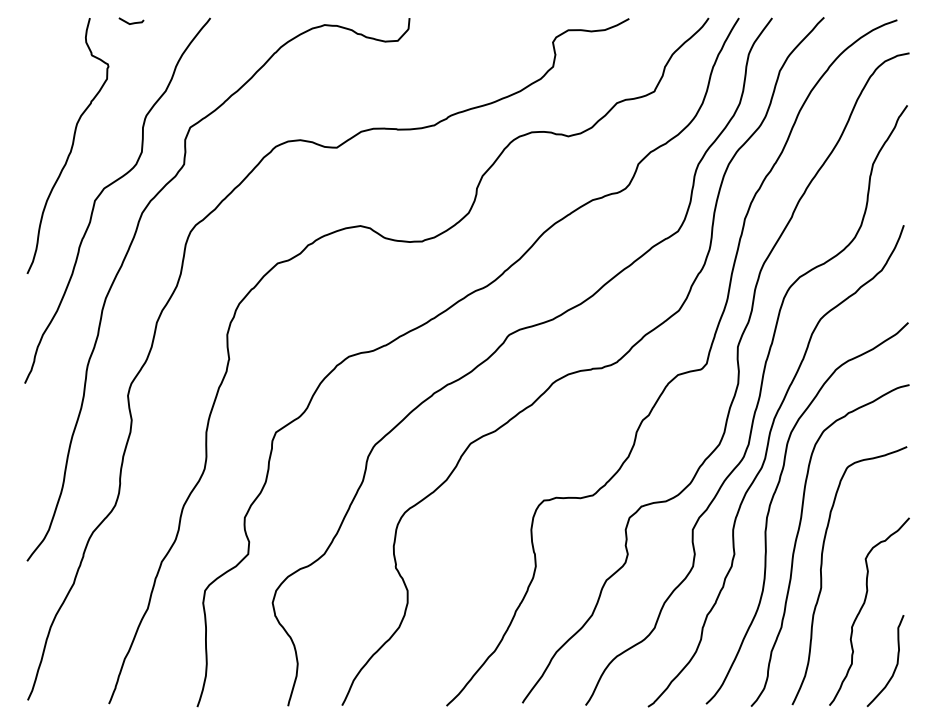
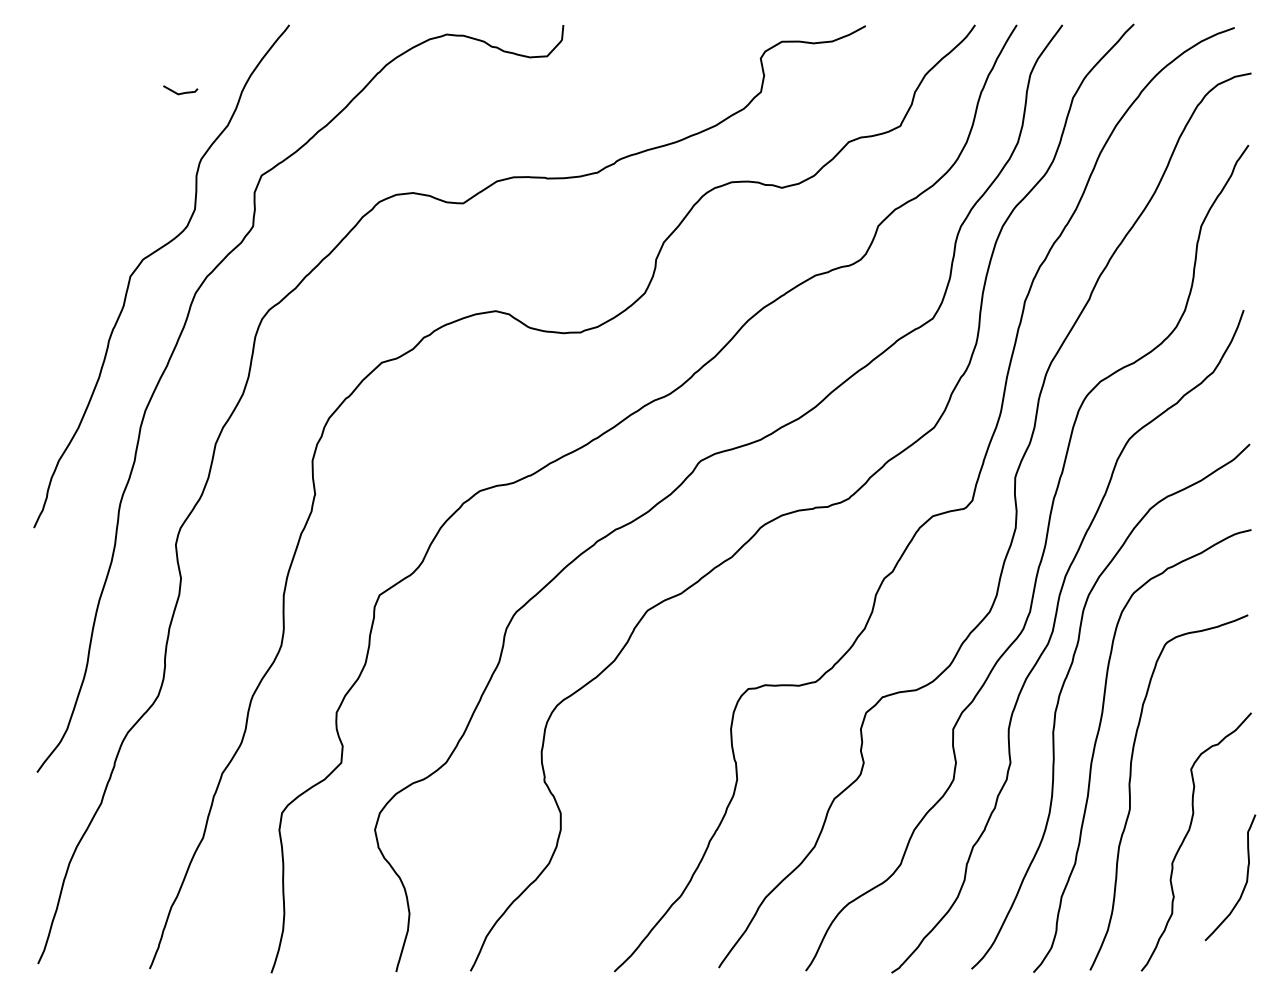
line: (132, 22) -> (181, 92), moved
curve: (71, 147) -> (97, 203), removed
curve: (896, 664) -> (1245, 882), moved

